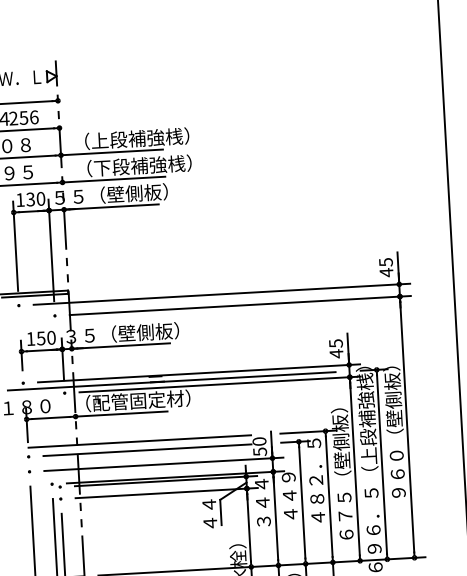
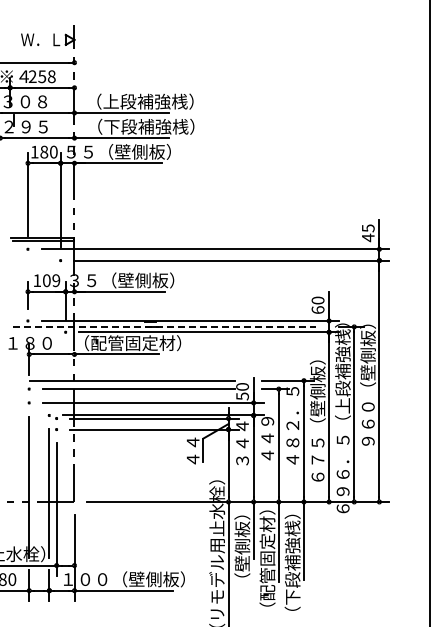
text: (33, 117) -> (51, 76), 256 -> 258
text: (30, 198) -> (44, 151), 130 -> 180
text: (46, 337) -> (51, 280), 150 -> 109
text: (335, 348) -> (317, 305), 45 -> 60
line: (172, 380) -> (165, 326), solid -> dashed

